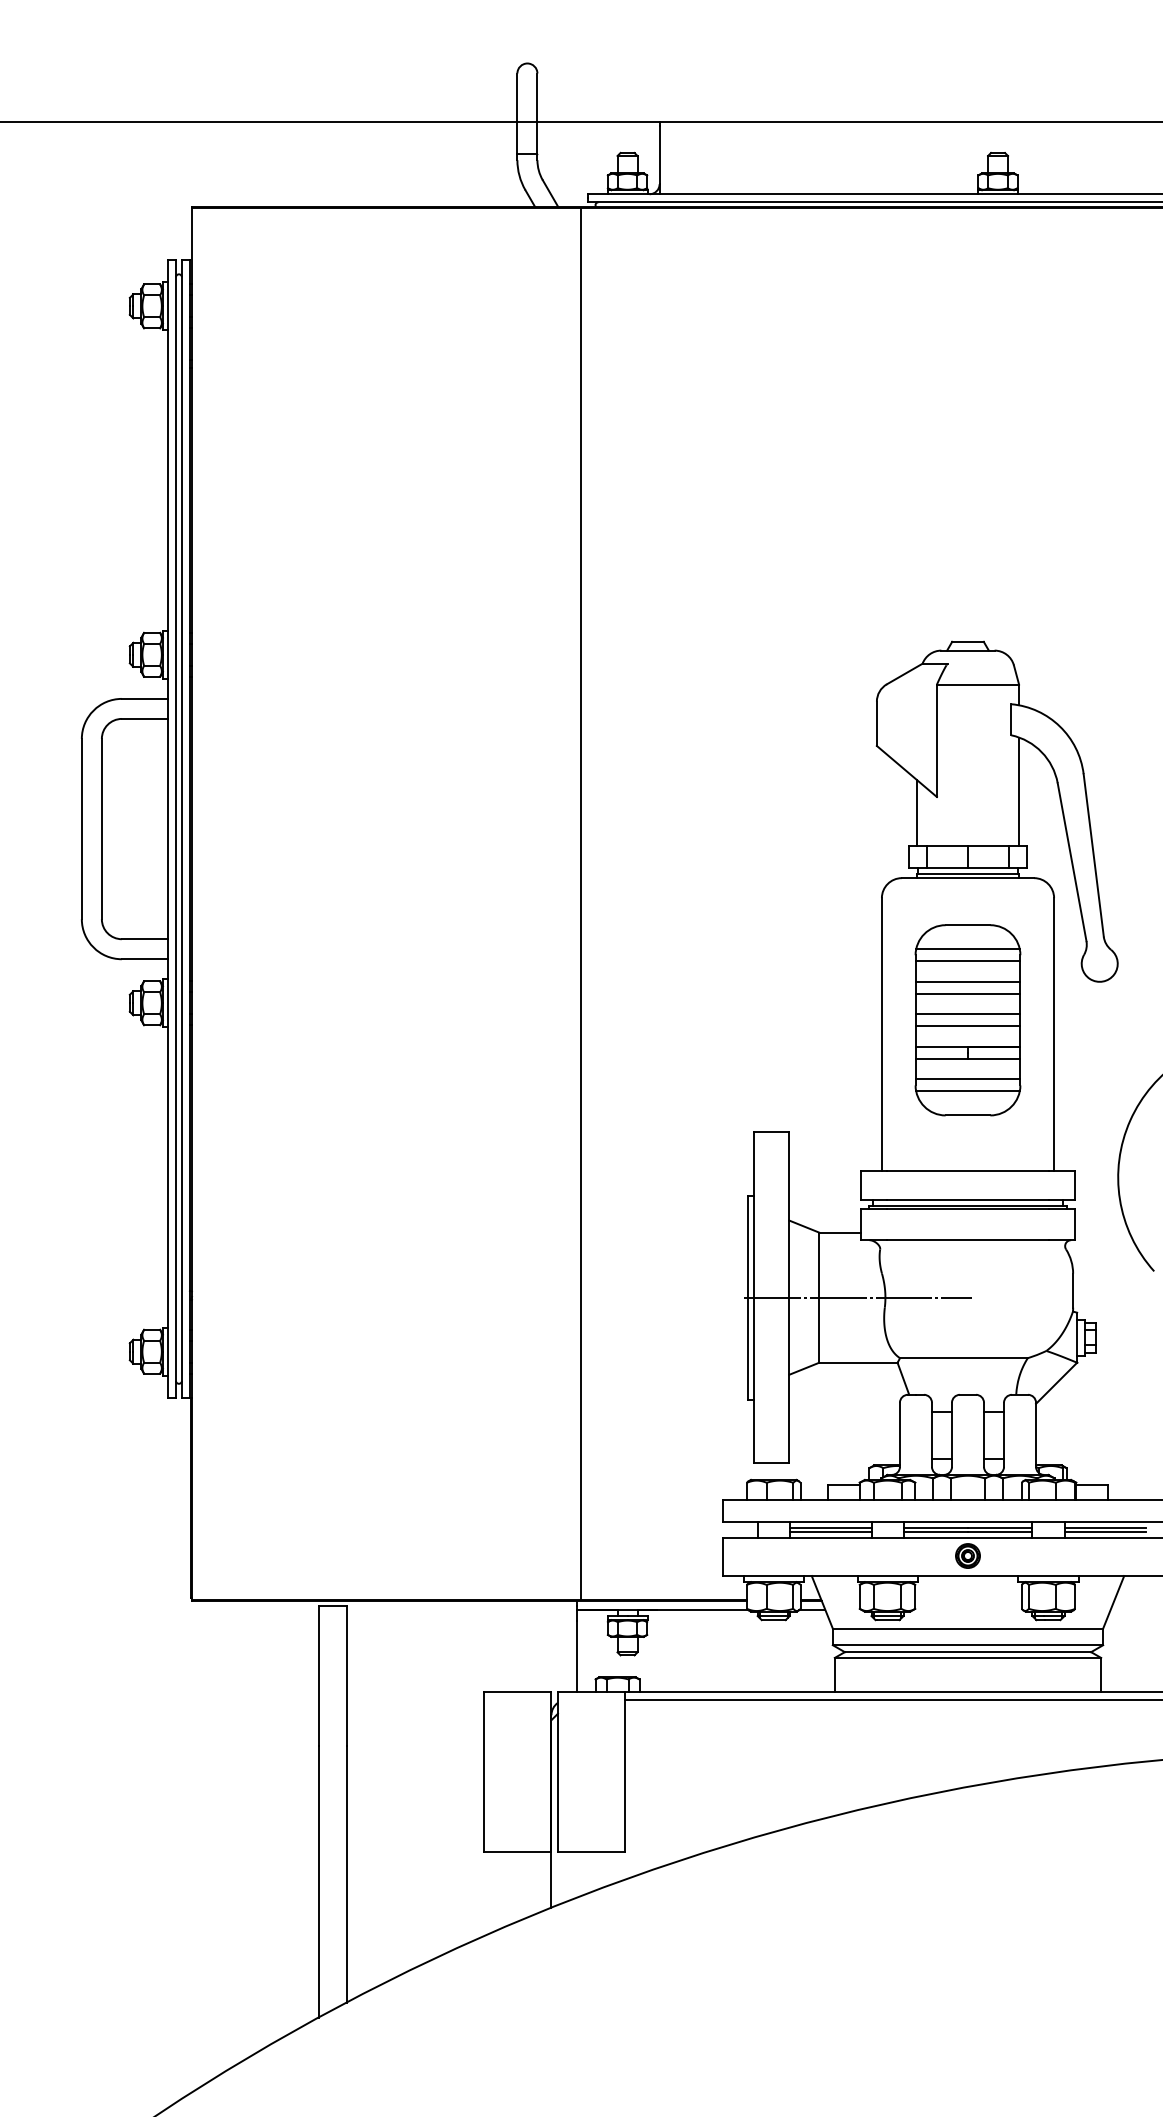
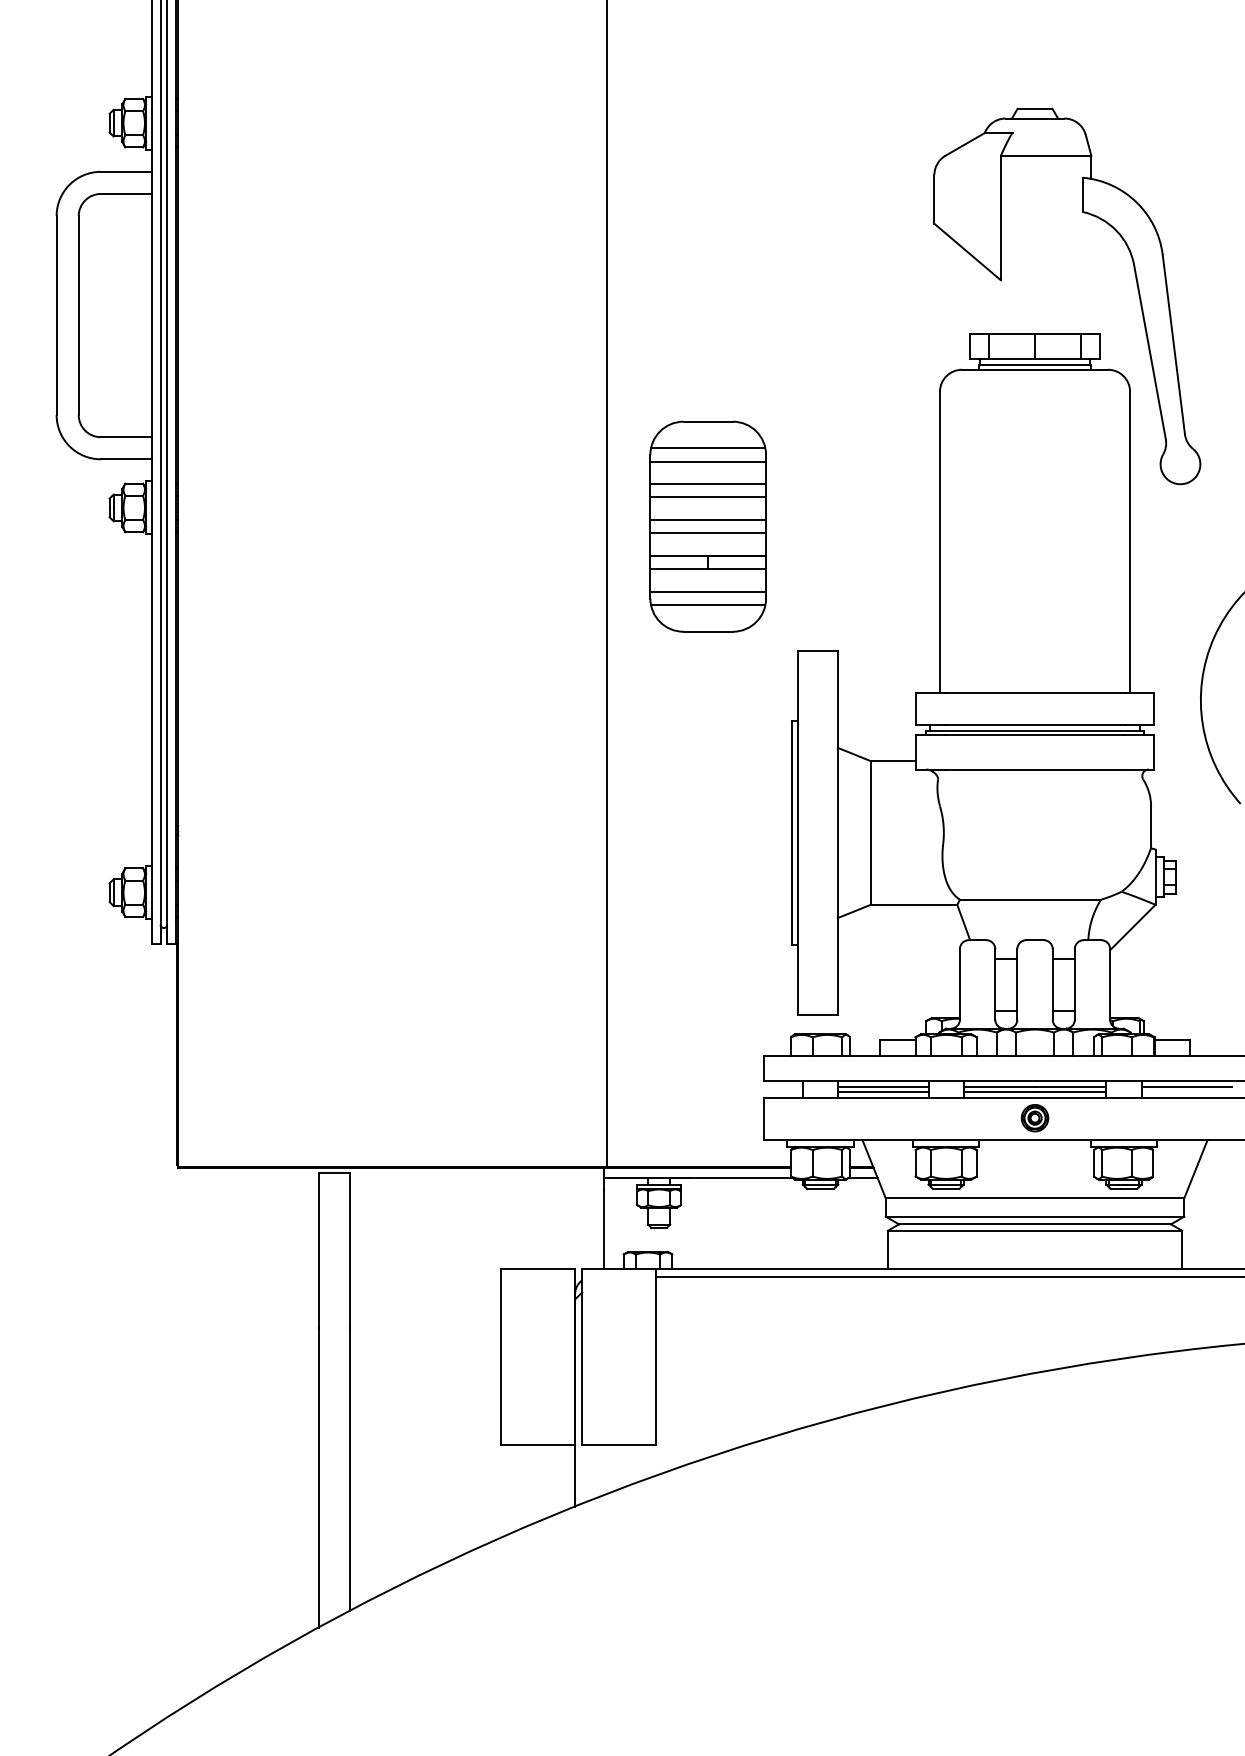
line: (1019, 791) -> (1091, 274), removed
line: (916, 813) -> (978, 298), removed
part: (967, 1020) -> (707, 526), moved
line: (857, 1297) -> (913, 832), removed
line: (1105, 1531) -> (1186, 1091), removed

